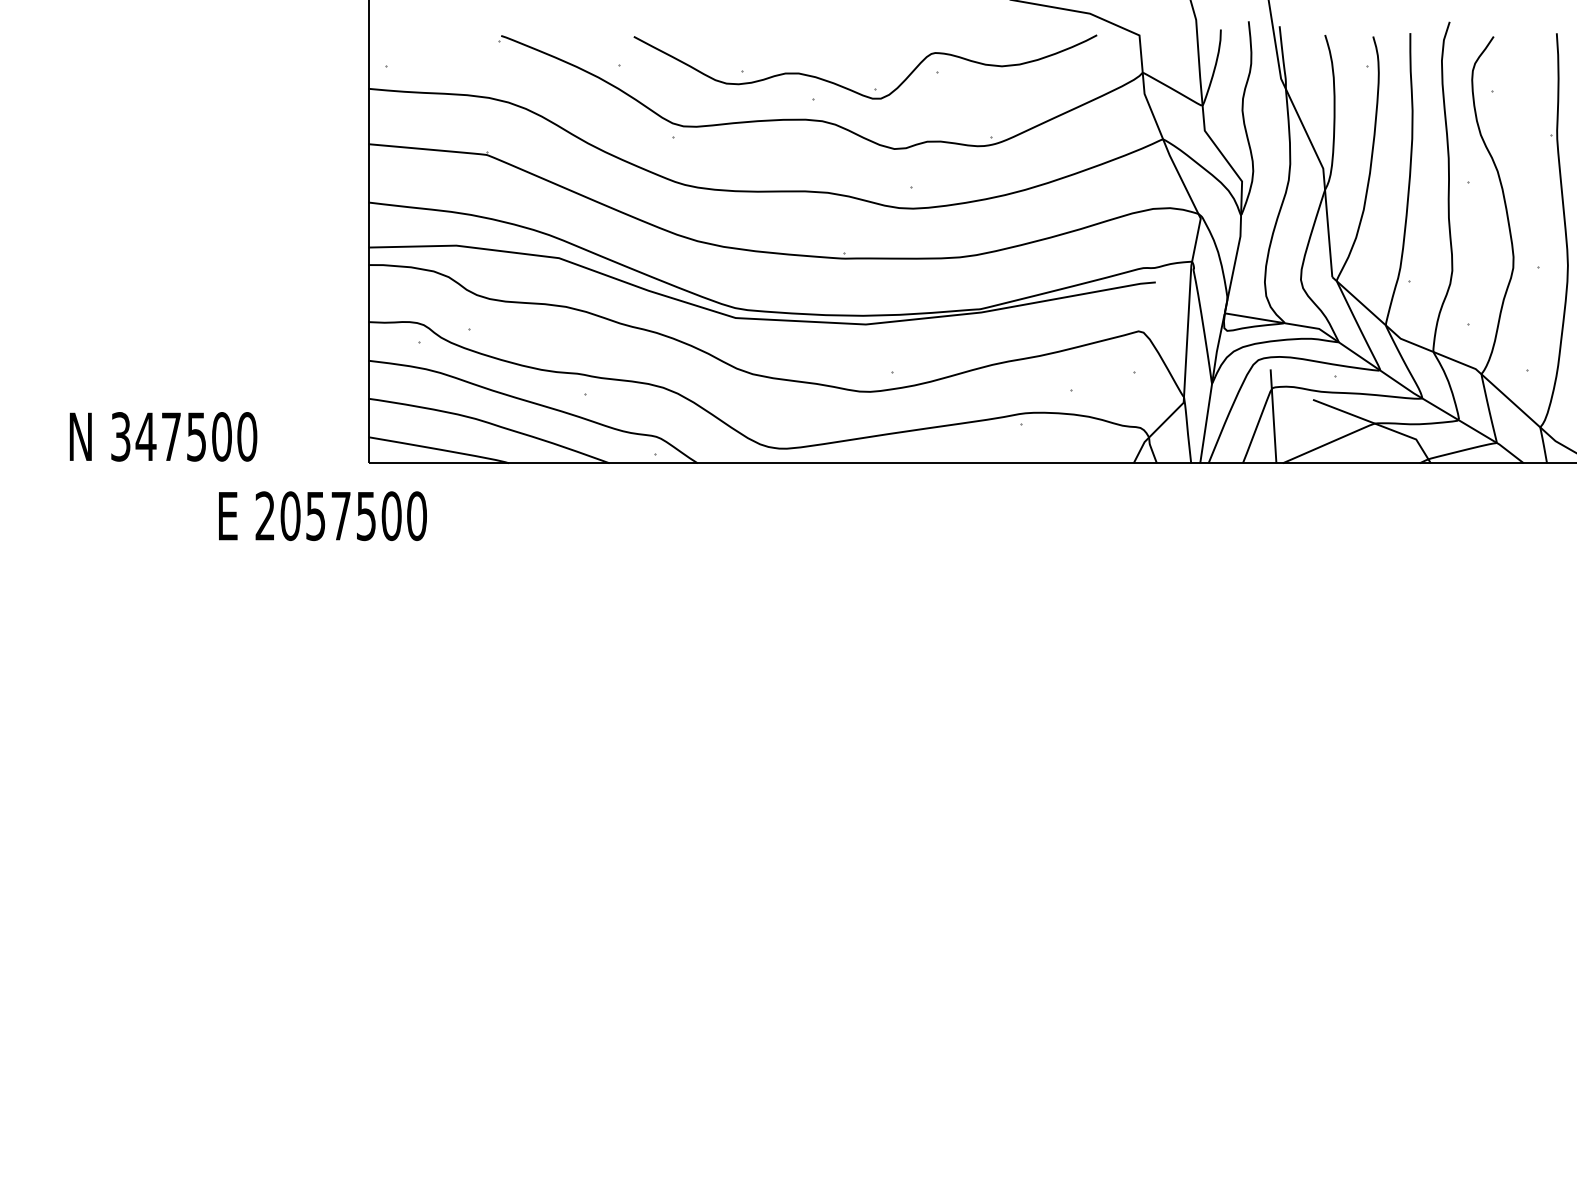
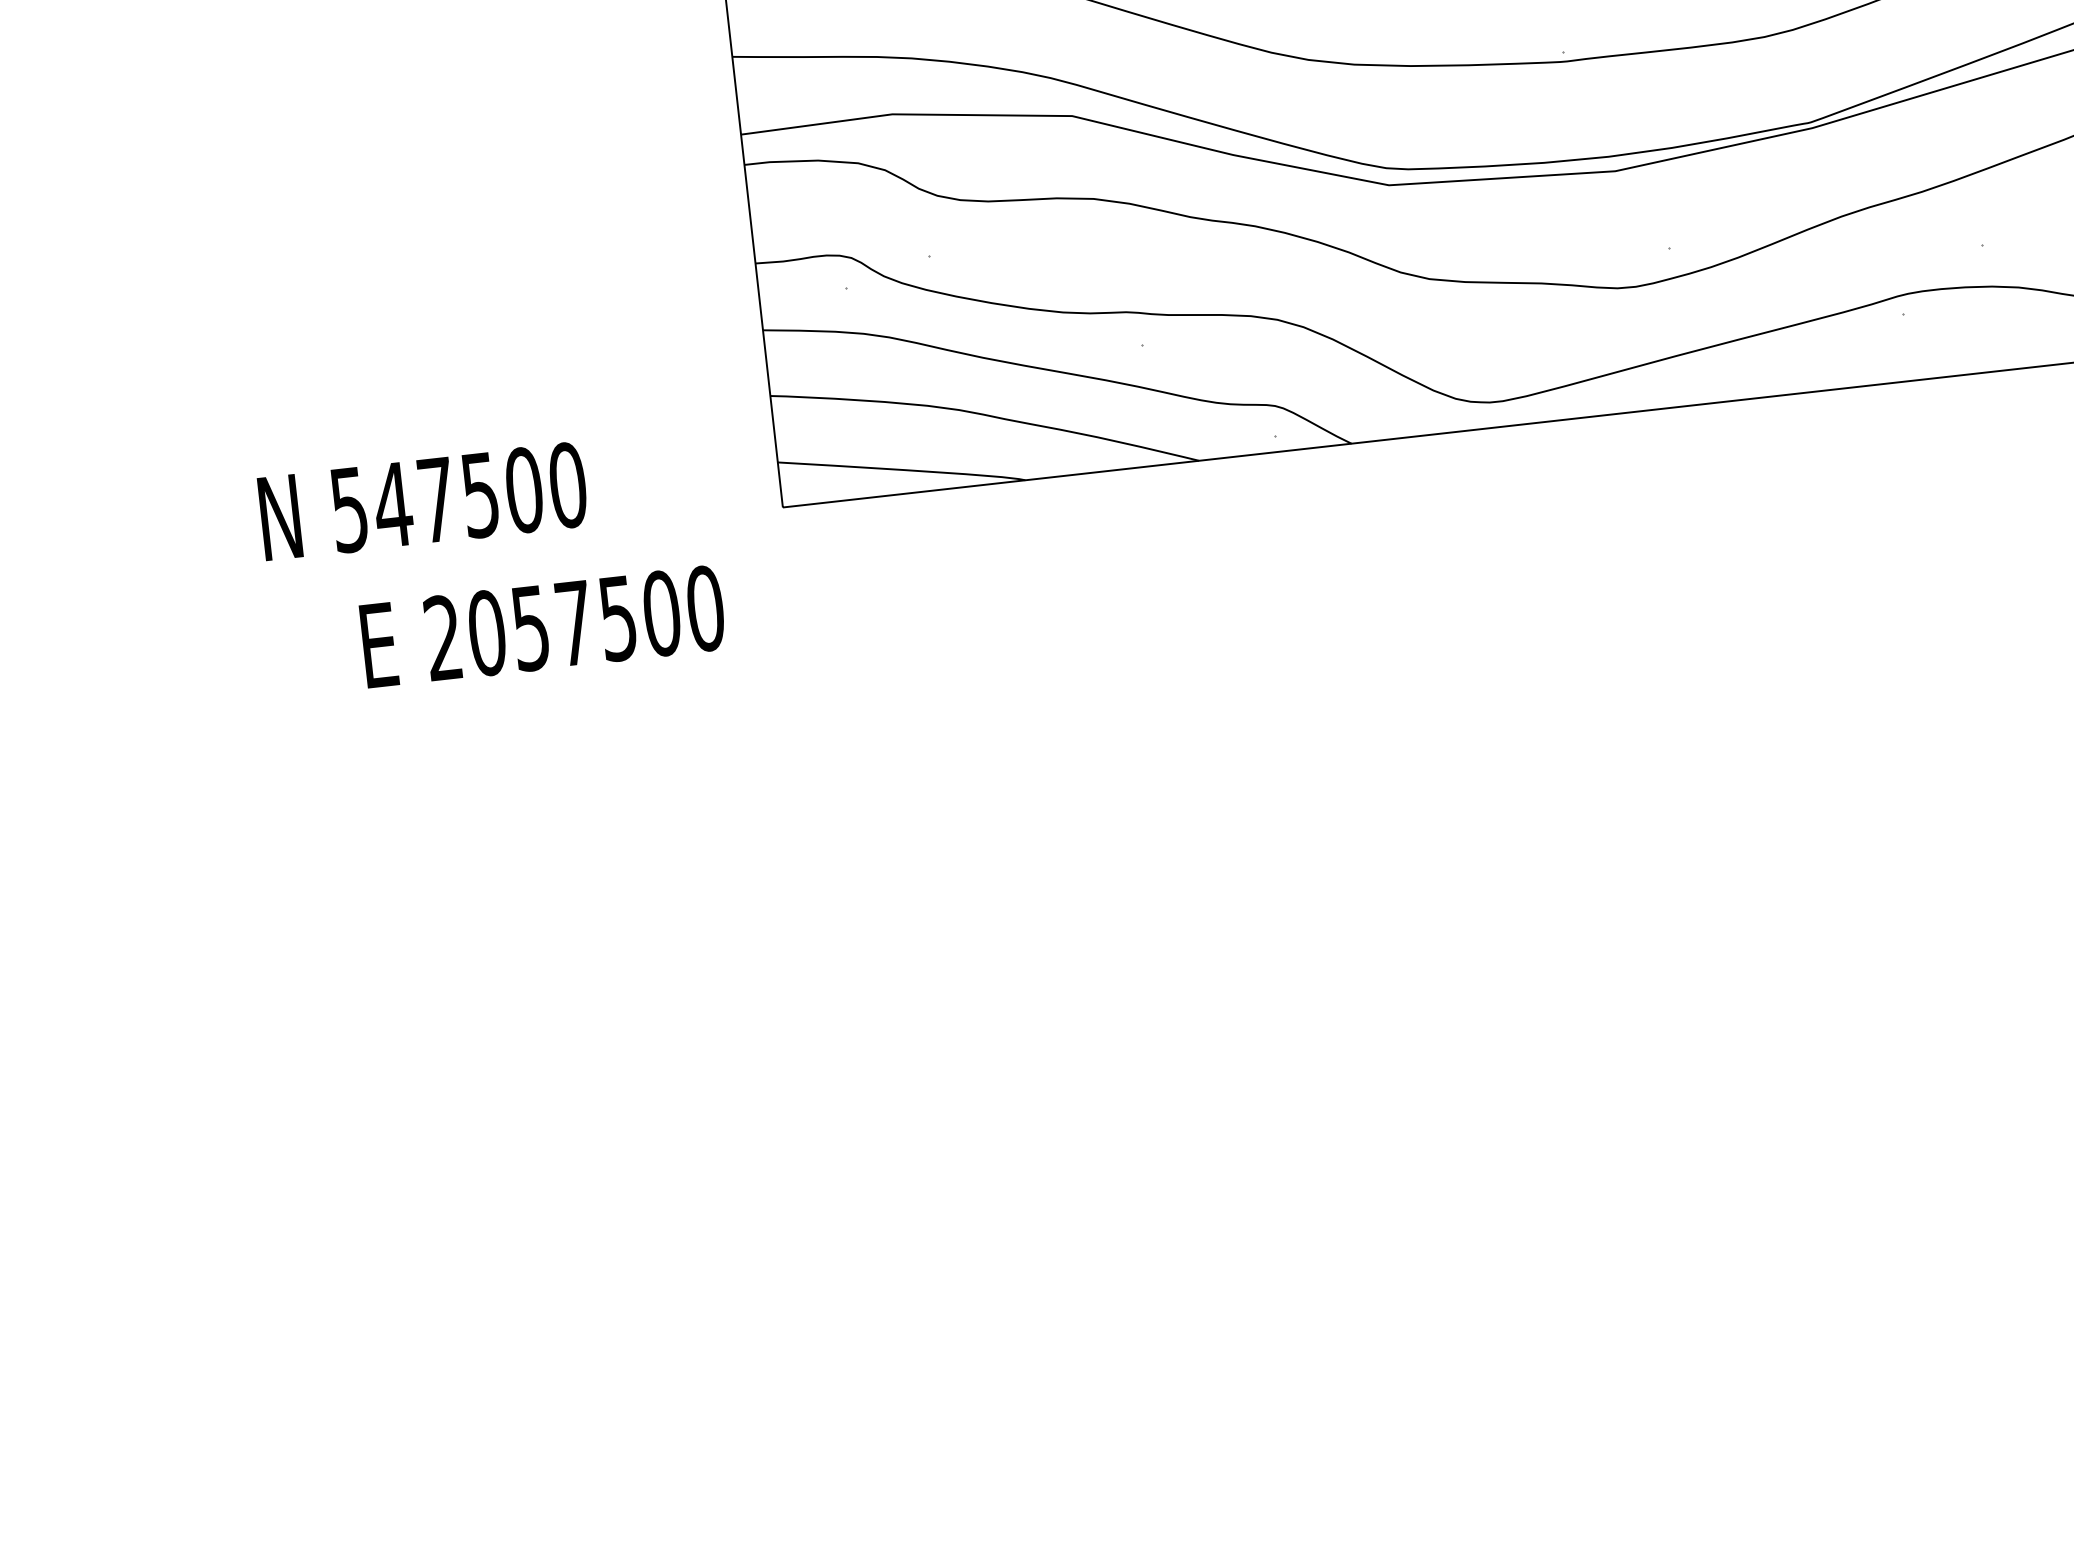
text: (120, 436) -> (348, 509), 347500 -> 547500
text: (322, 516) -> (542, 627), moved

